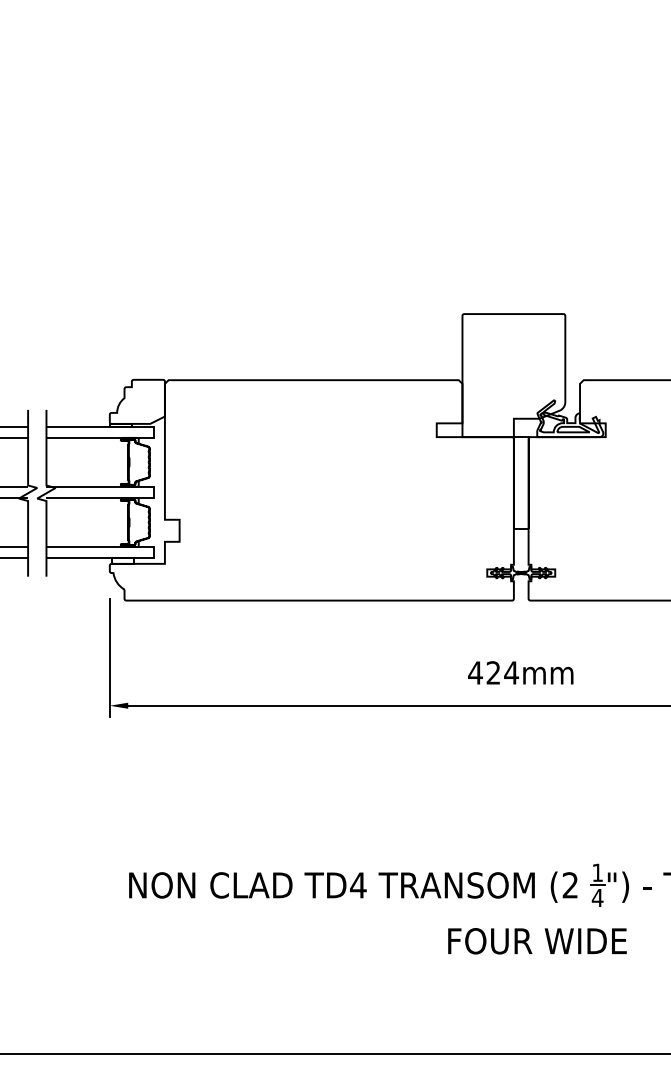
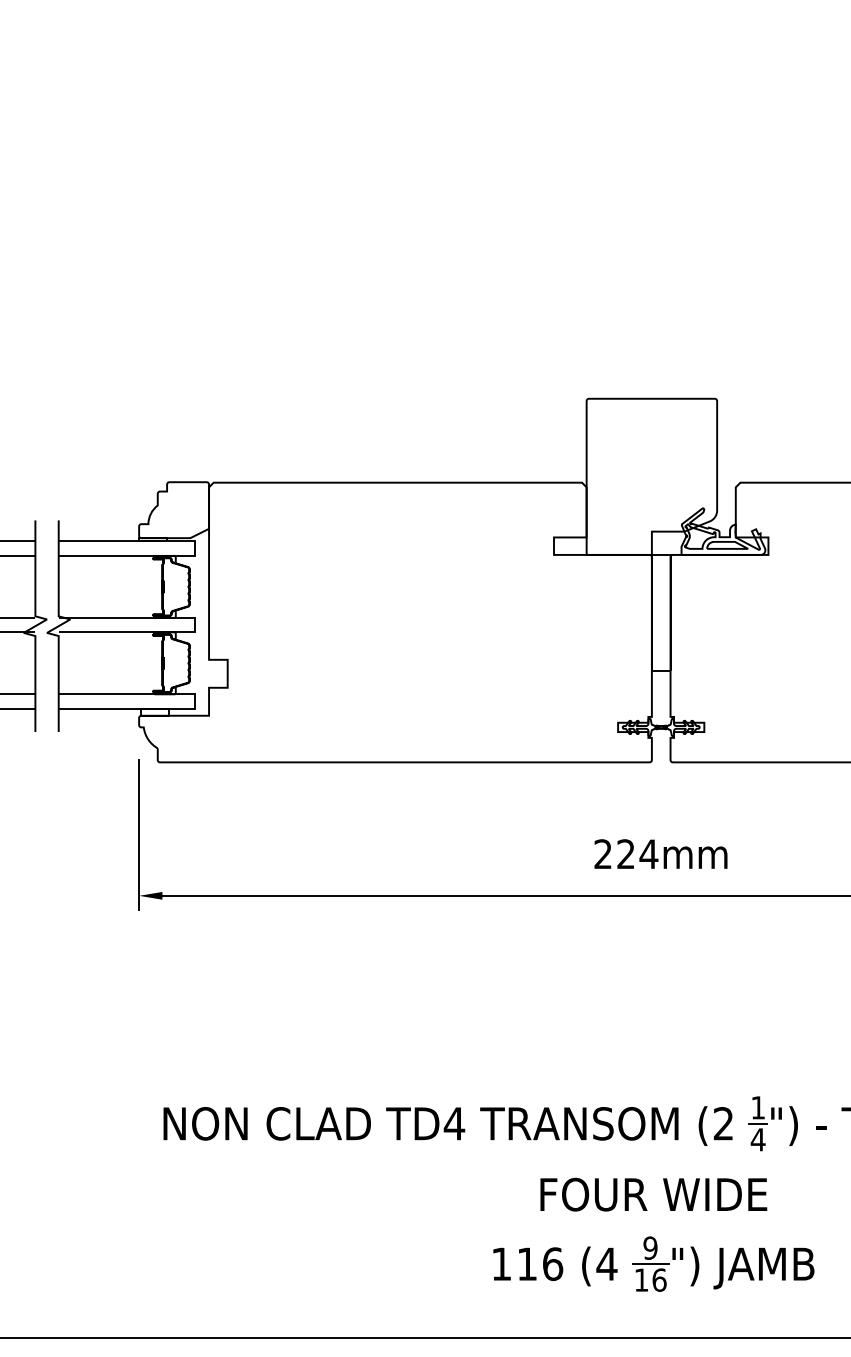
text: (474, 672) -> (602, 853), 424mm -> 224mm
text: (537, 941) -> (653, 1194), moved
part: (515, 995) -> (653, 1263), added

